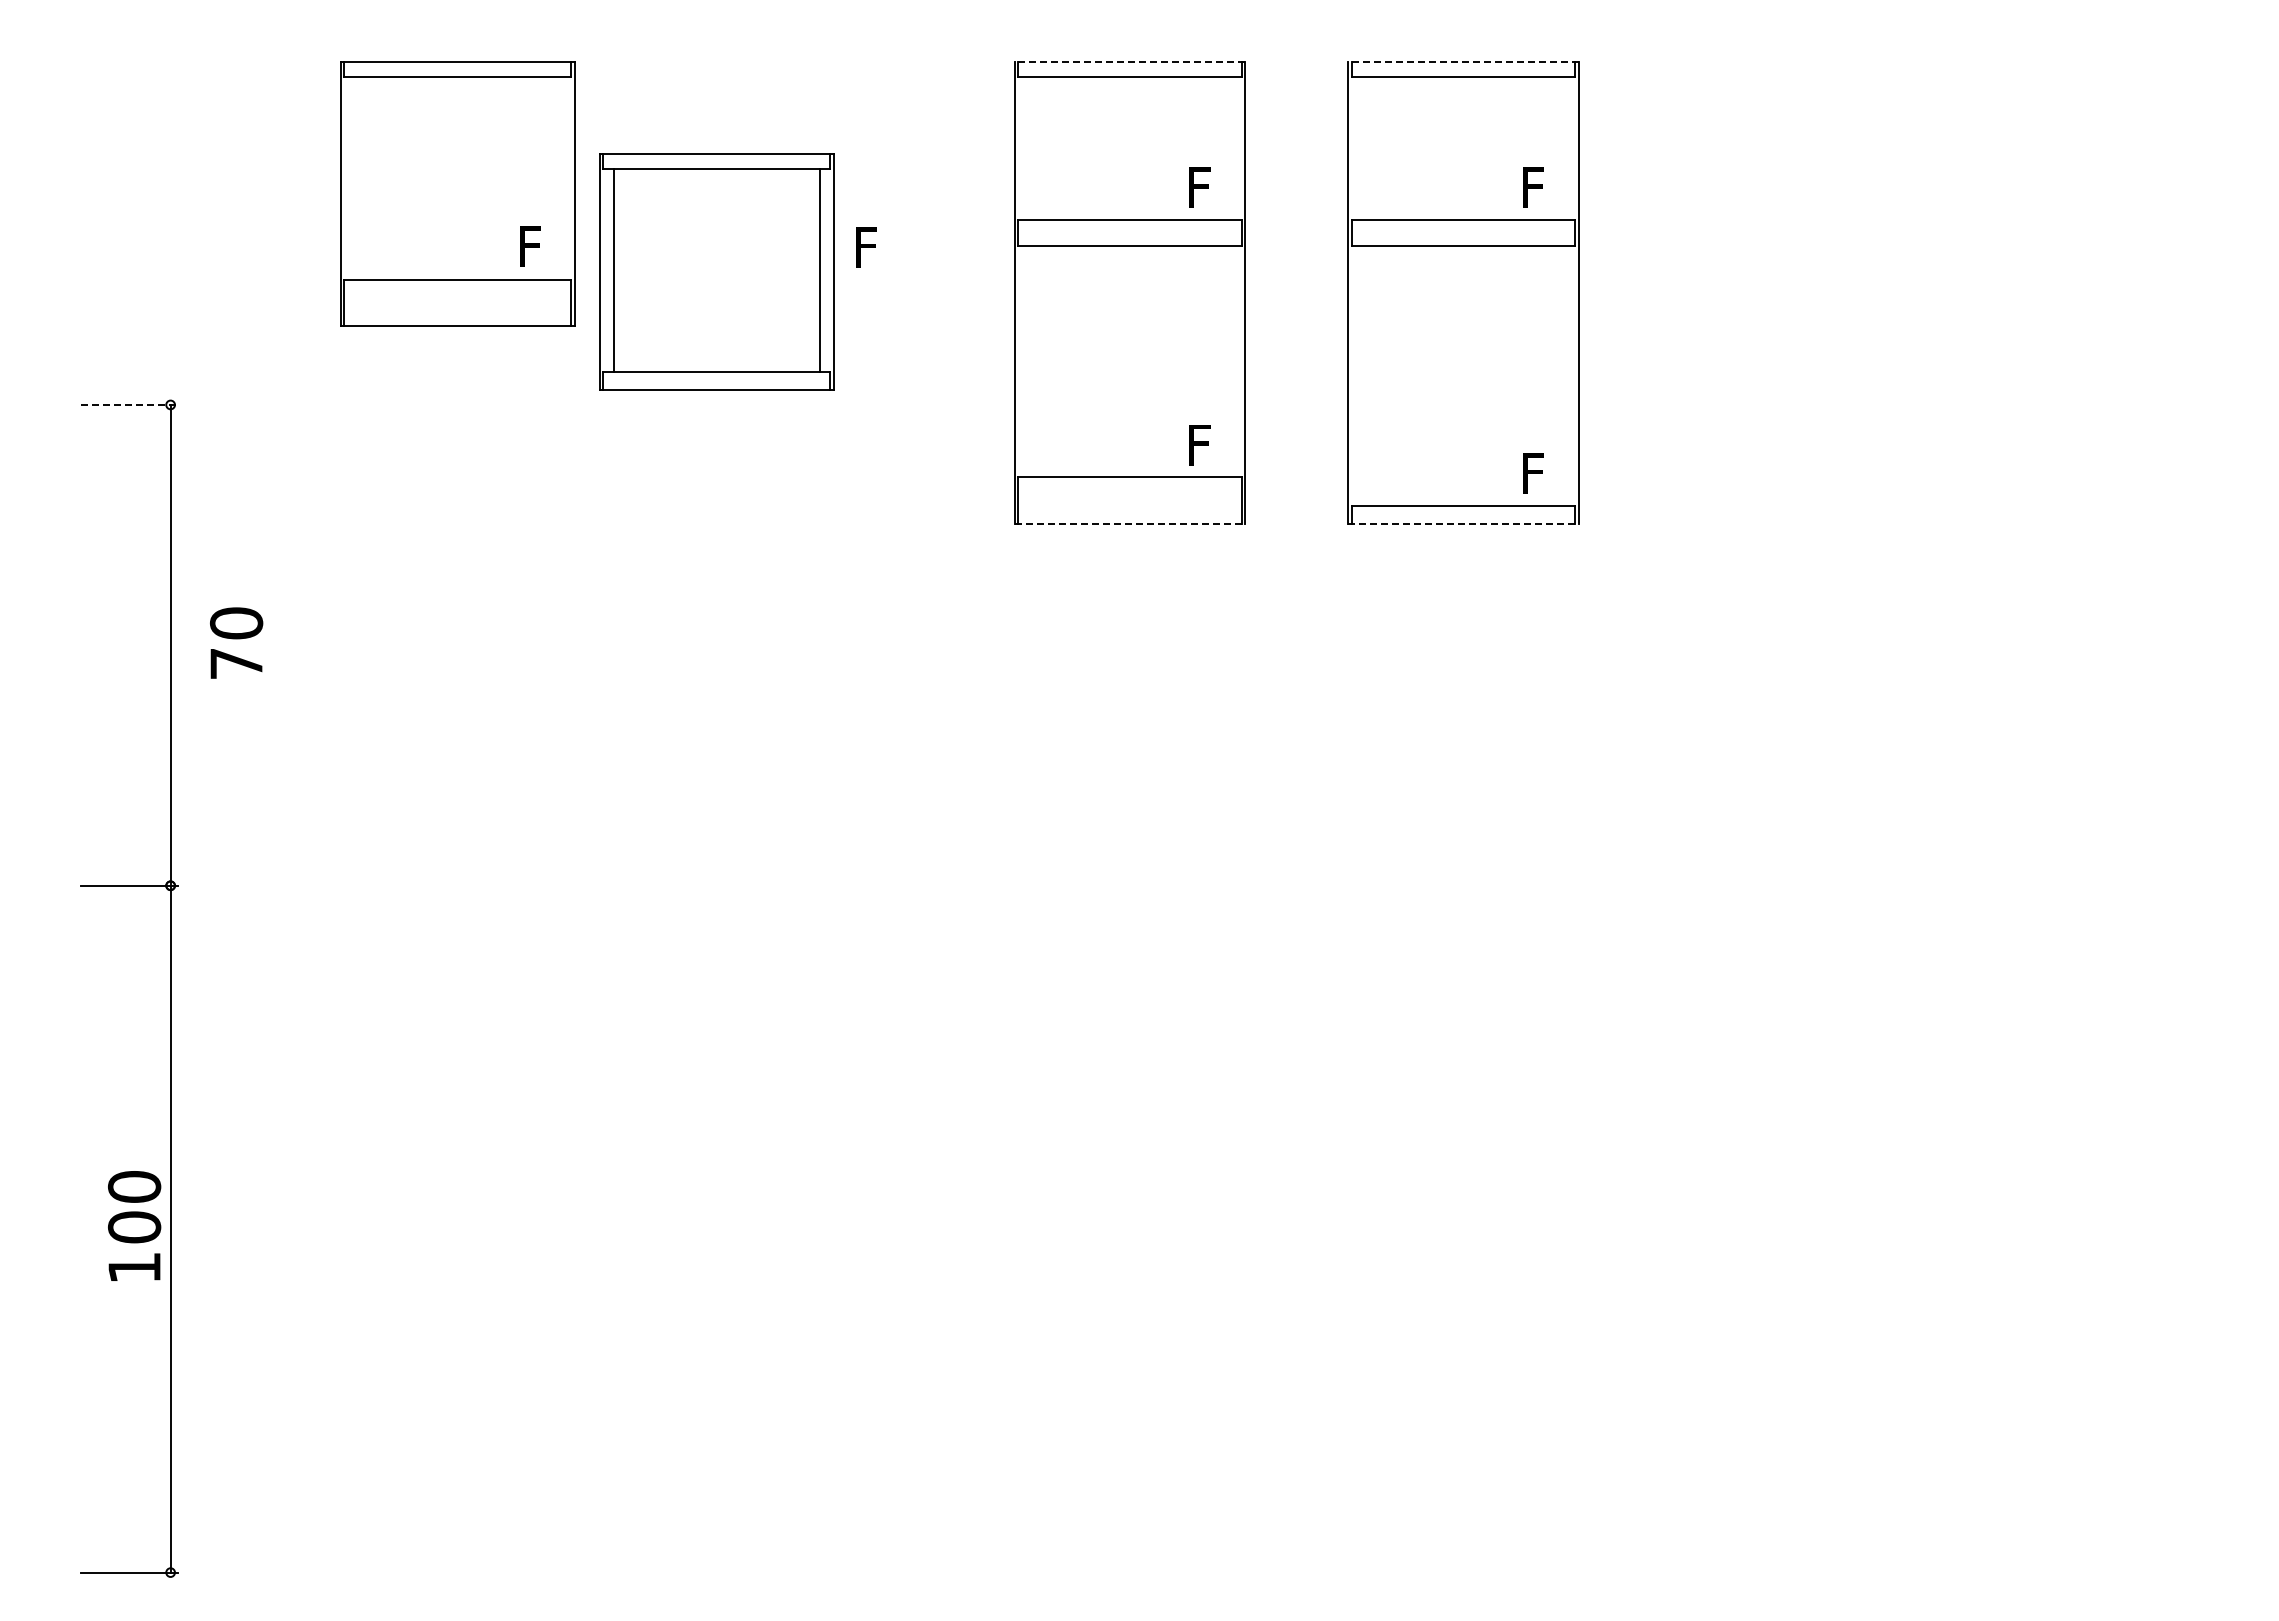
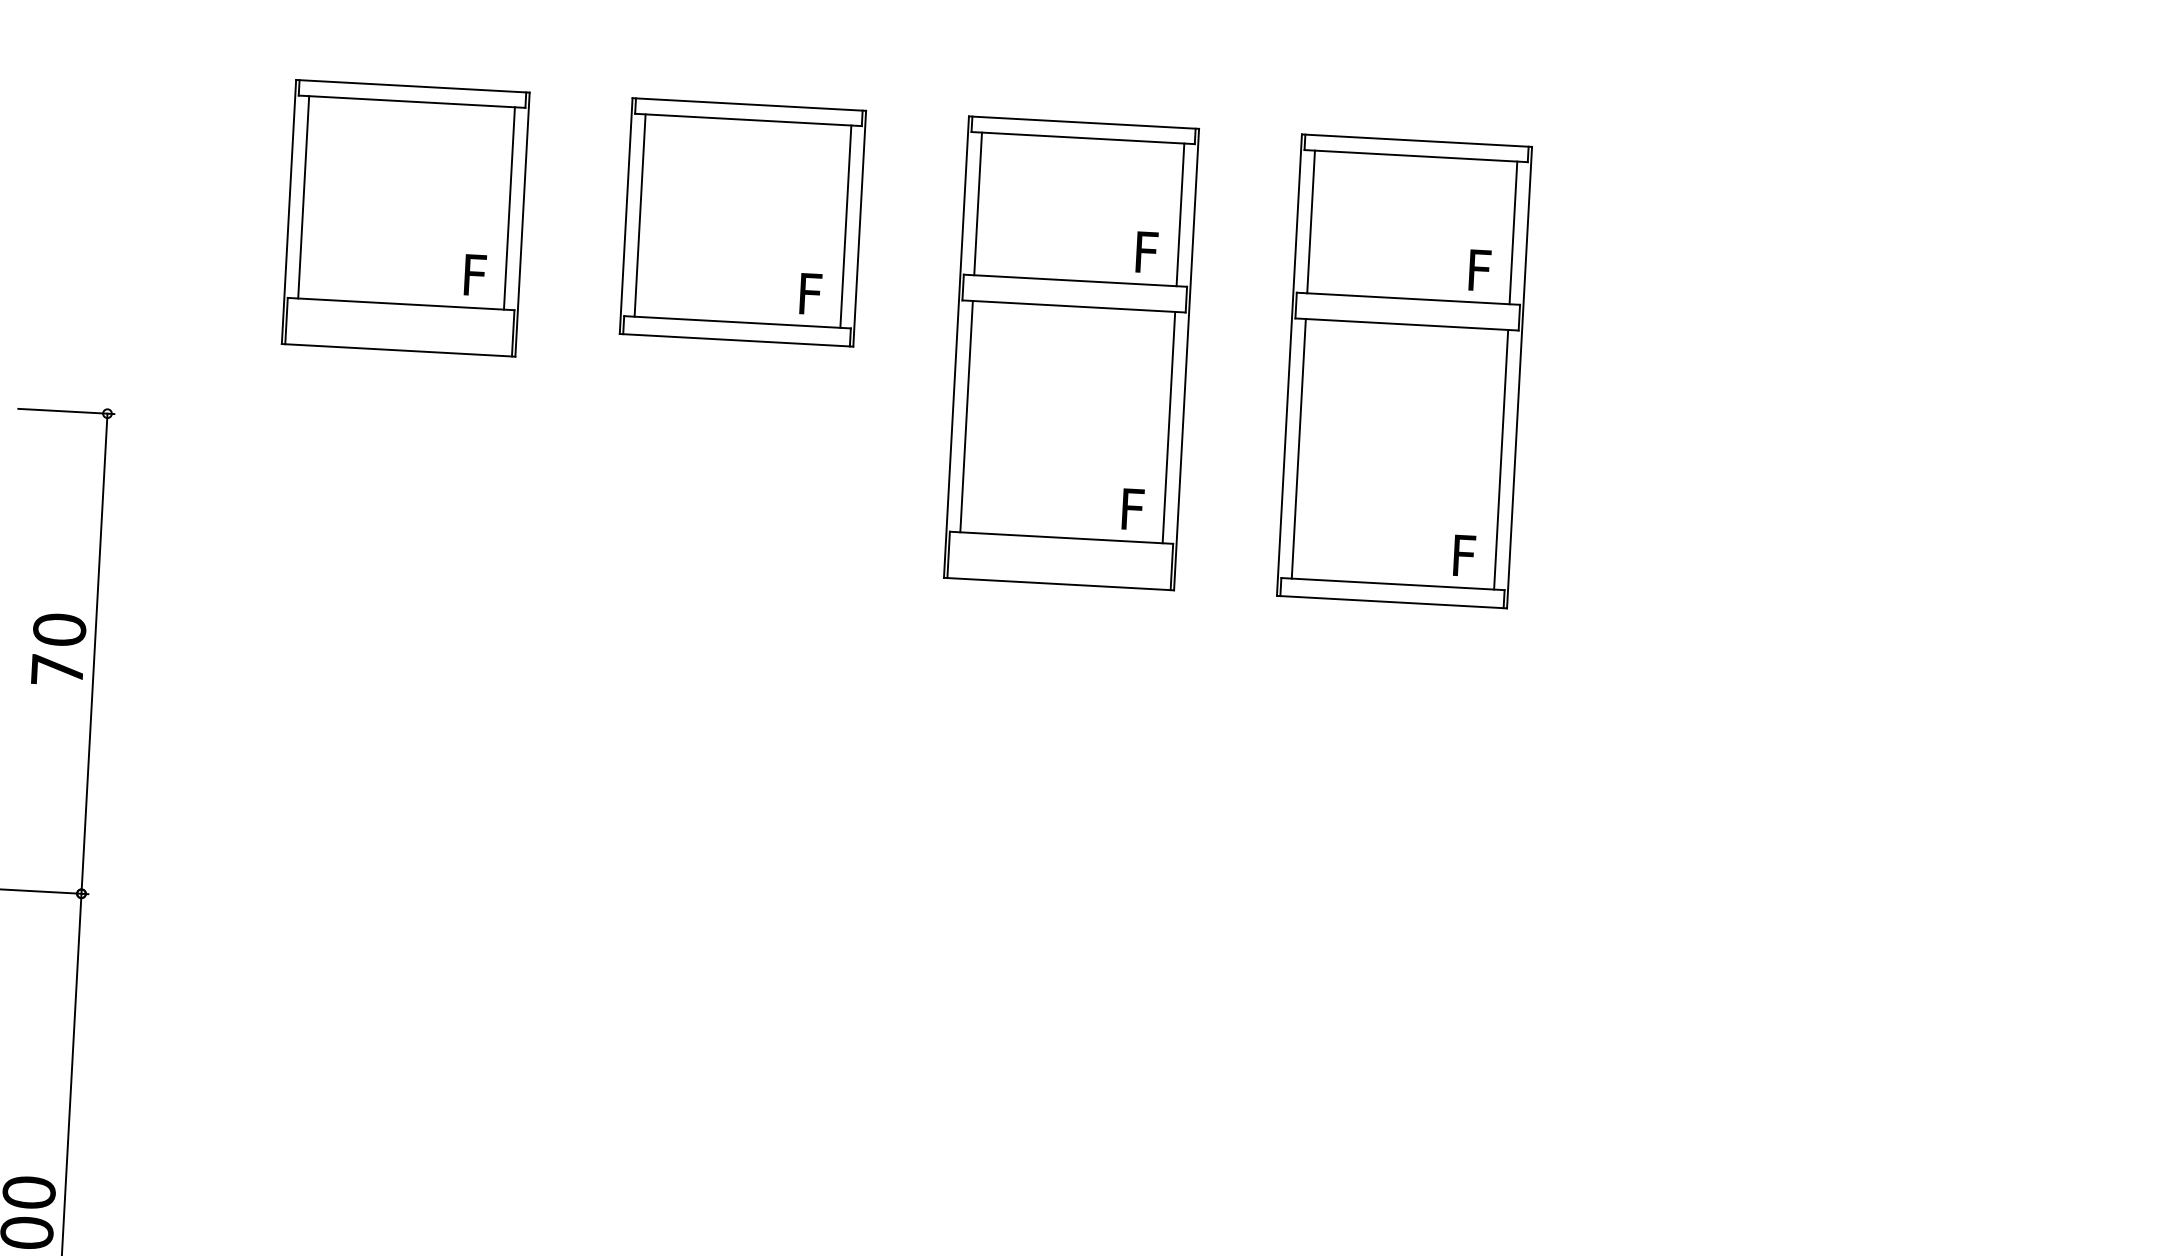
line: (1129, 61) -> (1083, 122), dashed -> solid
line: (1462, 61) -> (1416, 140), dashed -> solid
line: (1028, 147) -> (978, 203), added
line: (1231, 147) -> (1180, 213), added
line: (1362, 147) -> (1311, 221), added
line: (1564, 147) -> (1513, 231), added
line: (354, 177) -> (303, 196), added
line: (560, 177) -> (509, 207), added
part: (716, 271) -> (742, 222), moved
line: (1028, 361) -> (966, 416), added
line: (1231, 361) -> (1169, 427), added
line: (1362, 375) -> (1299, 448), added
line: (1564, 375) -> (1500, 459), added
line: (129, 404) -> (66, 411), dashed -> solid
line: (1130, 523) -> (1059, 583), dashed -> solid
line: (1463, 523) -> (1392, 601), dashed -> solid
text: (236, 642) -> (58, 648), moved

